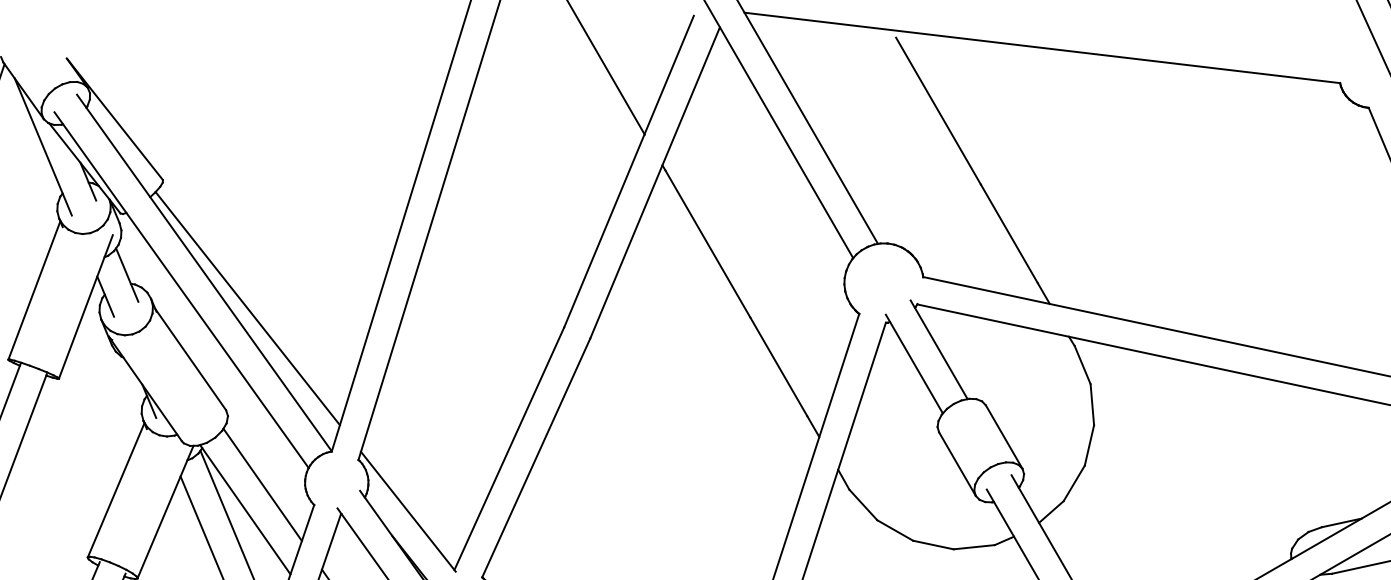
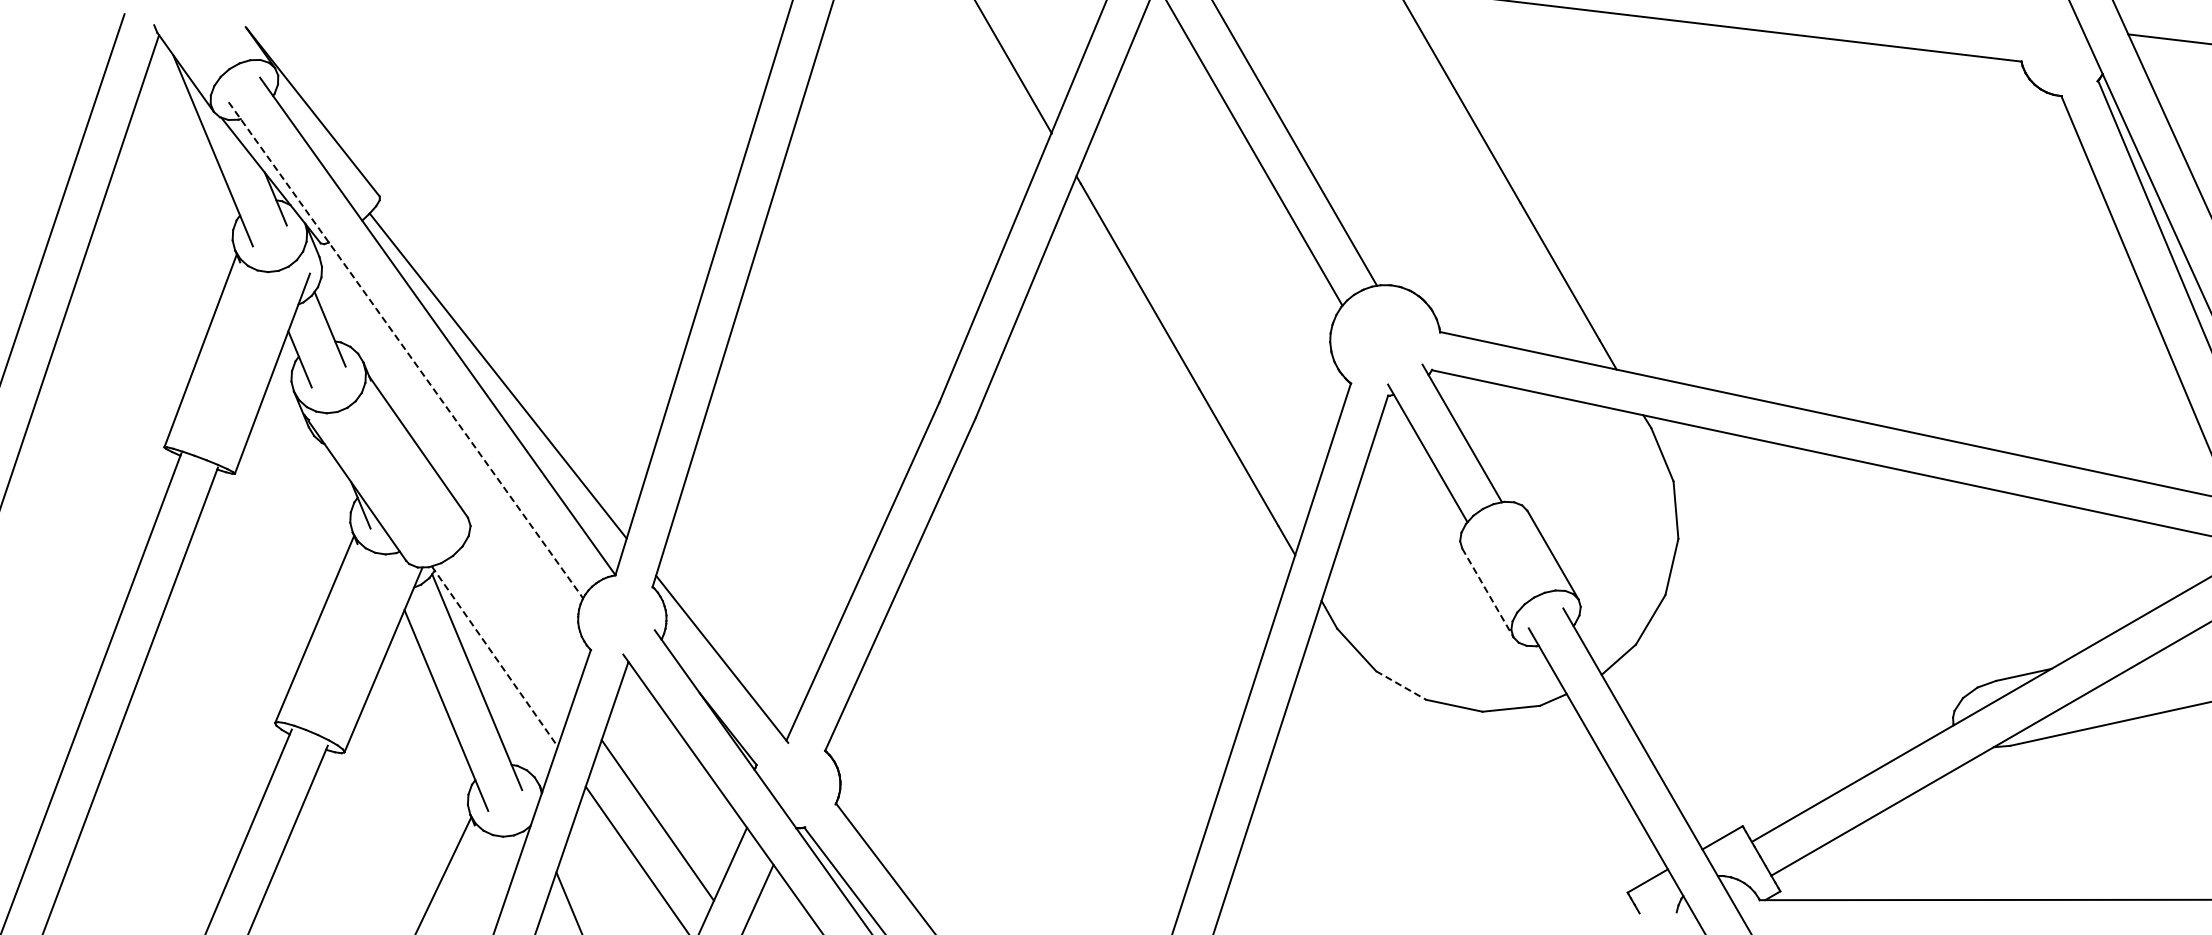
line: (181, 290) -> (405, 350), solid -> dashed
line: (957, 464) -> (1488, 593), solid -> dashed
line: (262, 484) -> (518, 621), removed
line: (245, 509) -> (494, 656), solid -> dashed
line: (895, 530) -> (1401, 685), solid -> dashed

